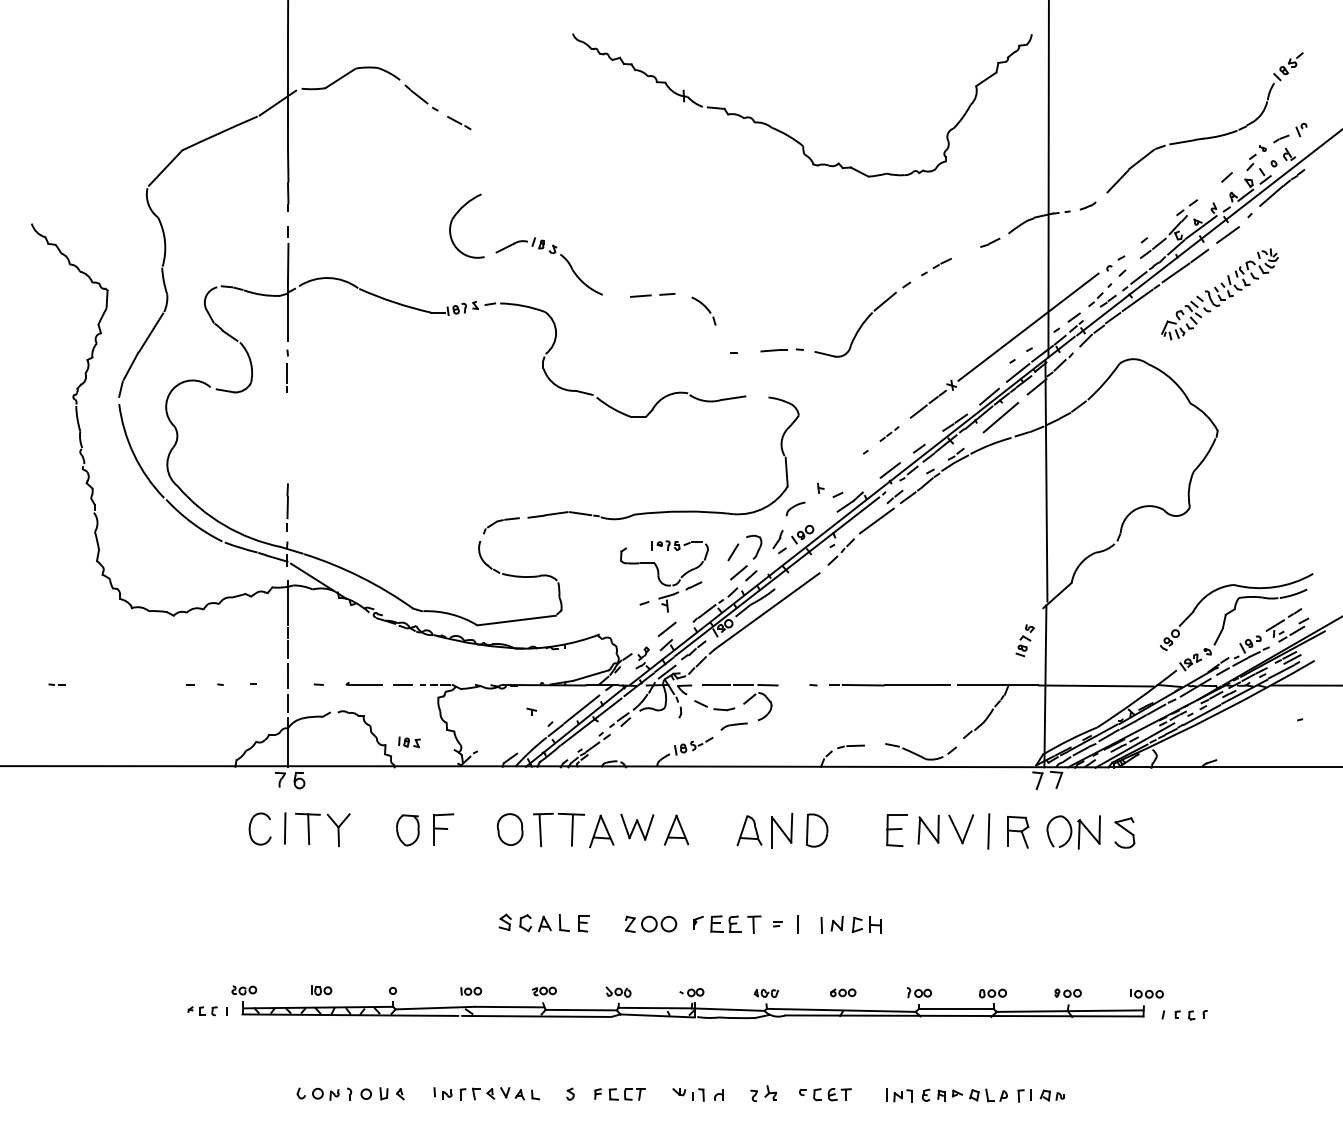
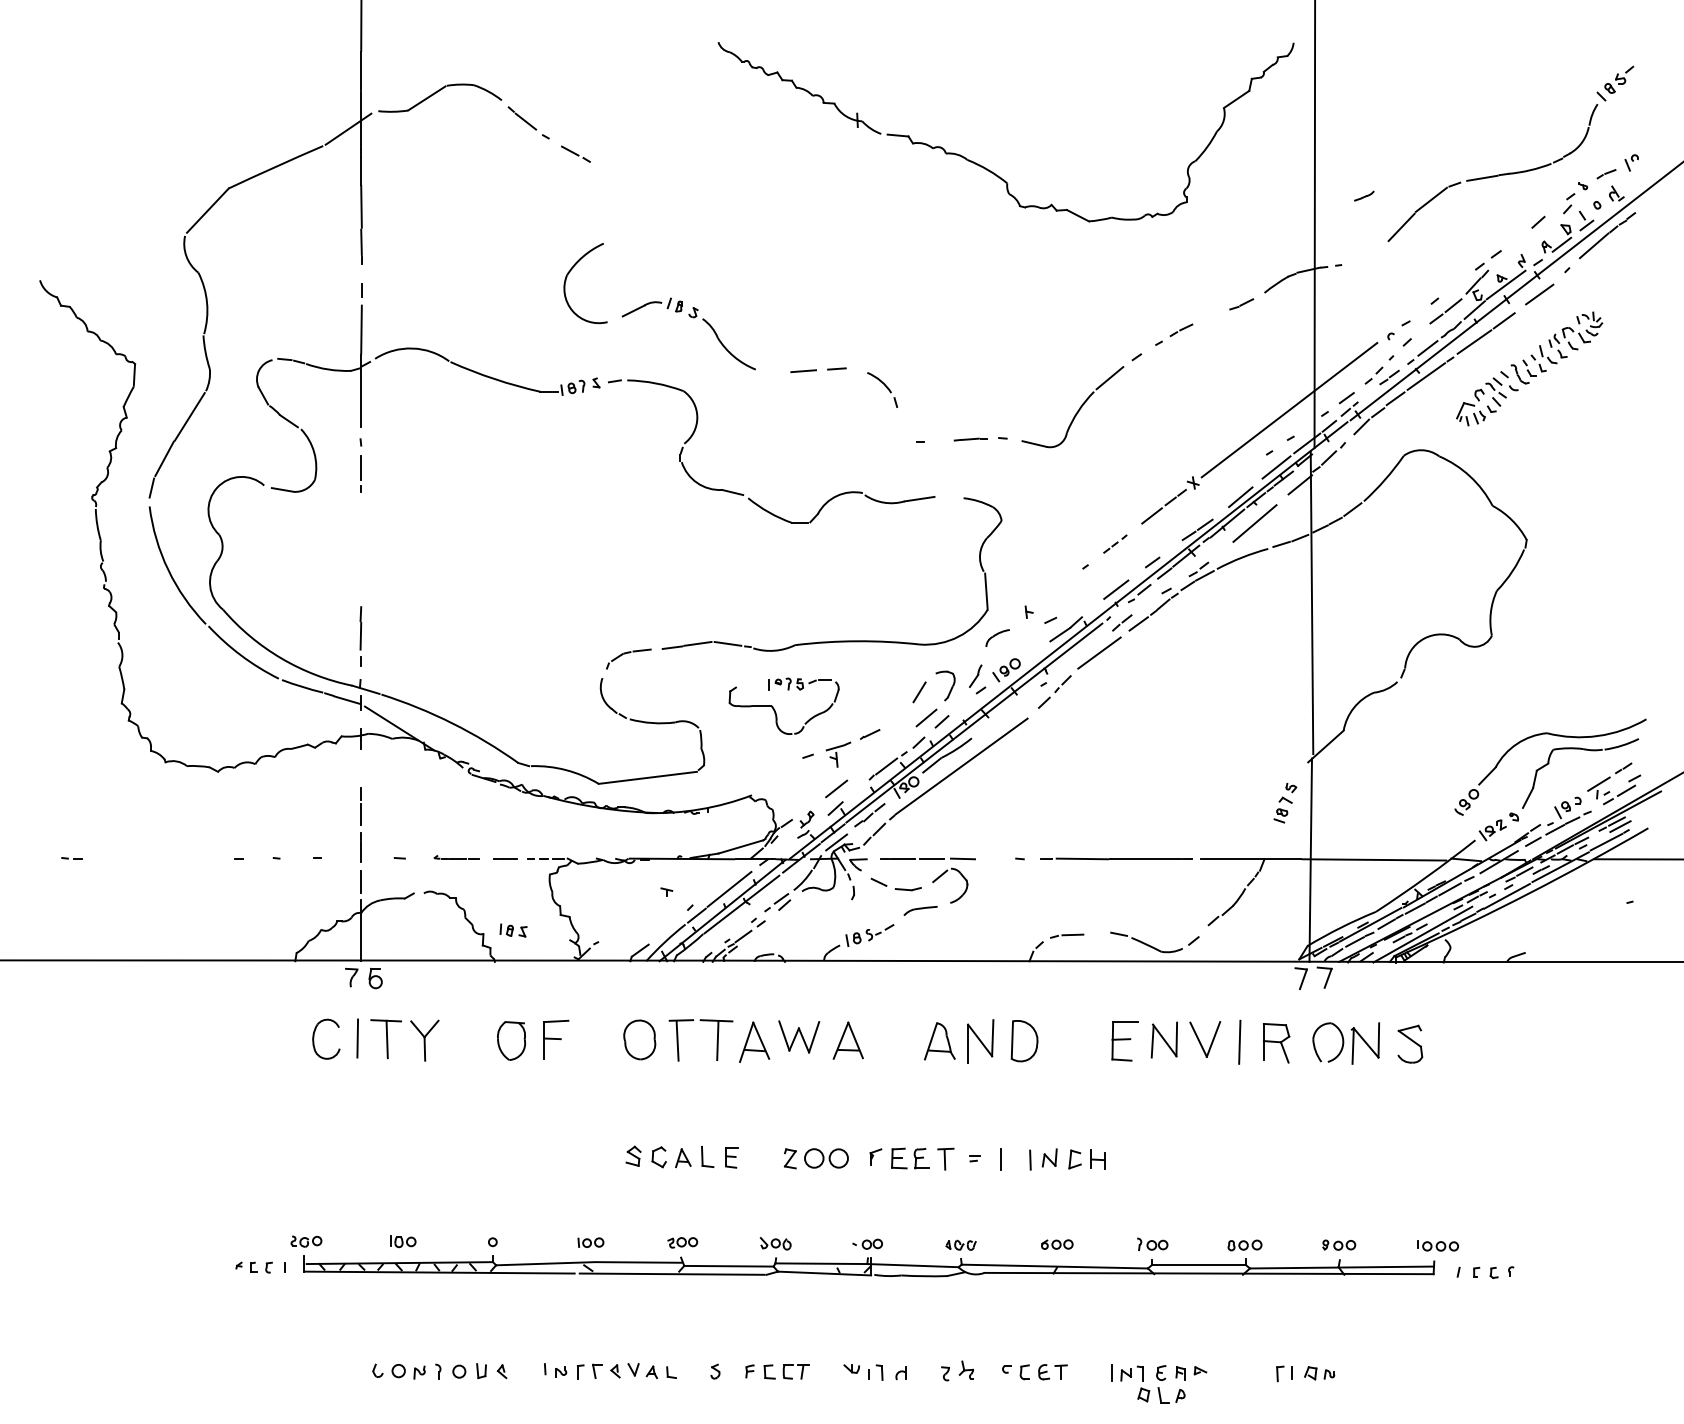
part: (1088, 205) -> (1364, 195), moved
part: (657, 566) -> (775, 710), moved
line: (288, 612) -> (361, 767), removed
part: (988, 1095) -> (1161, 1395), moved

